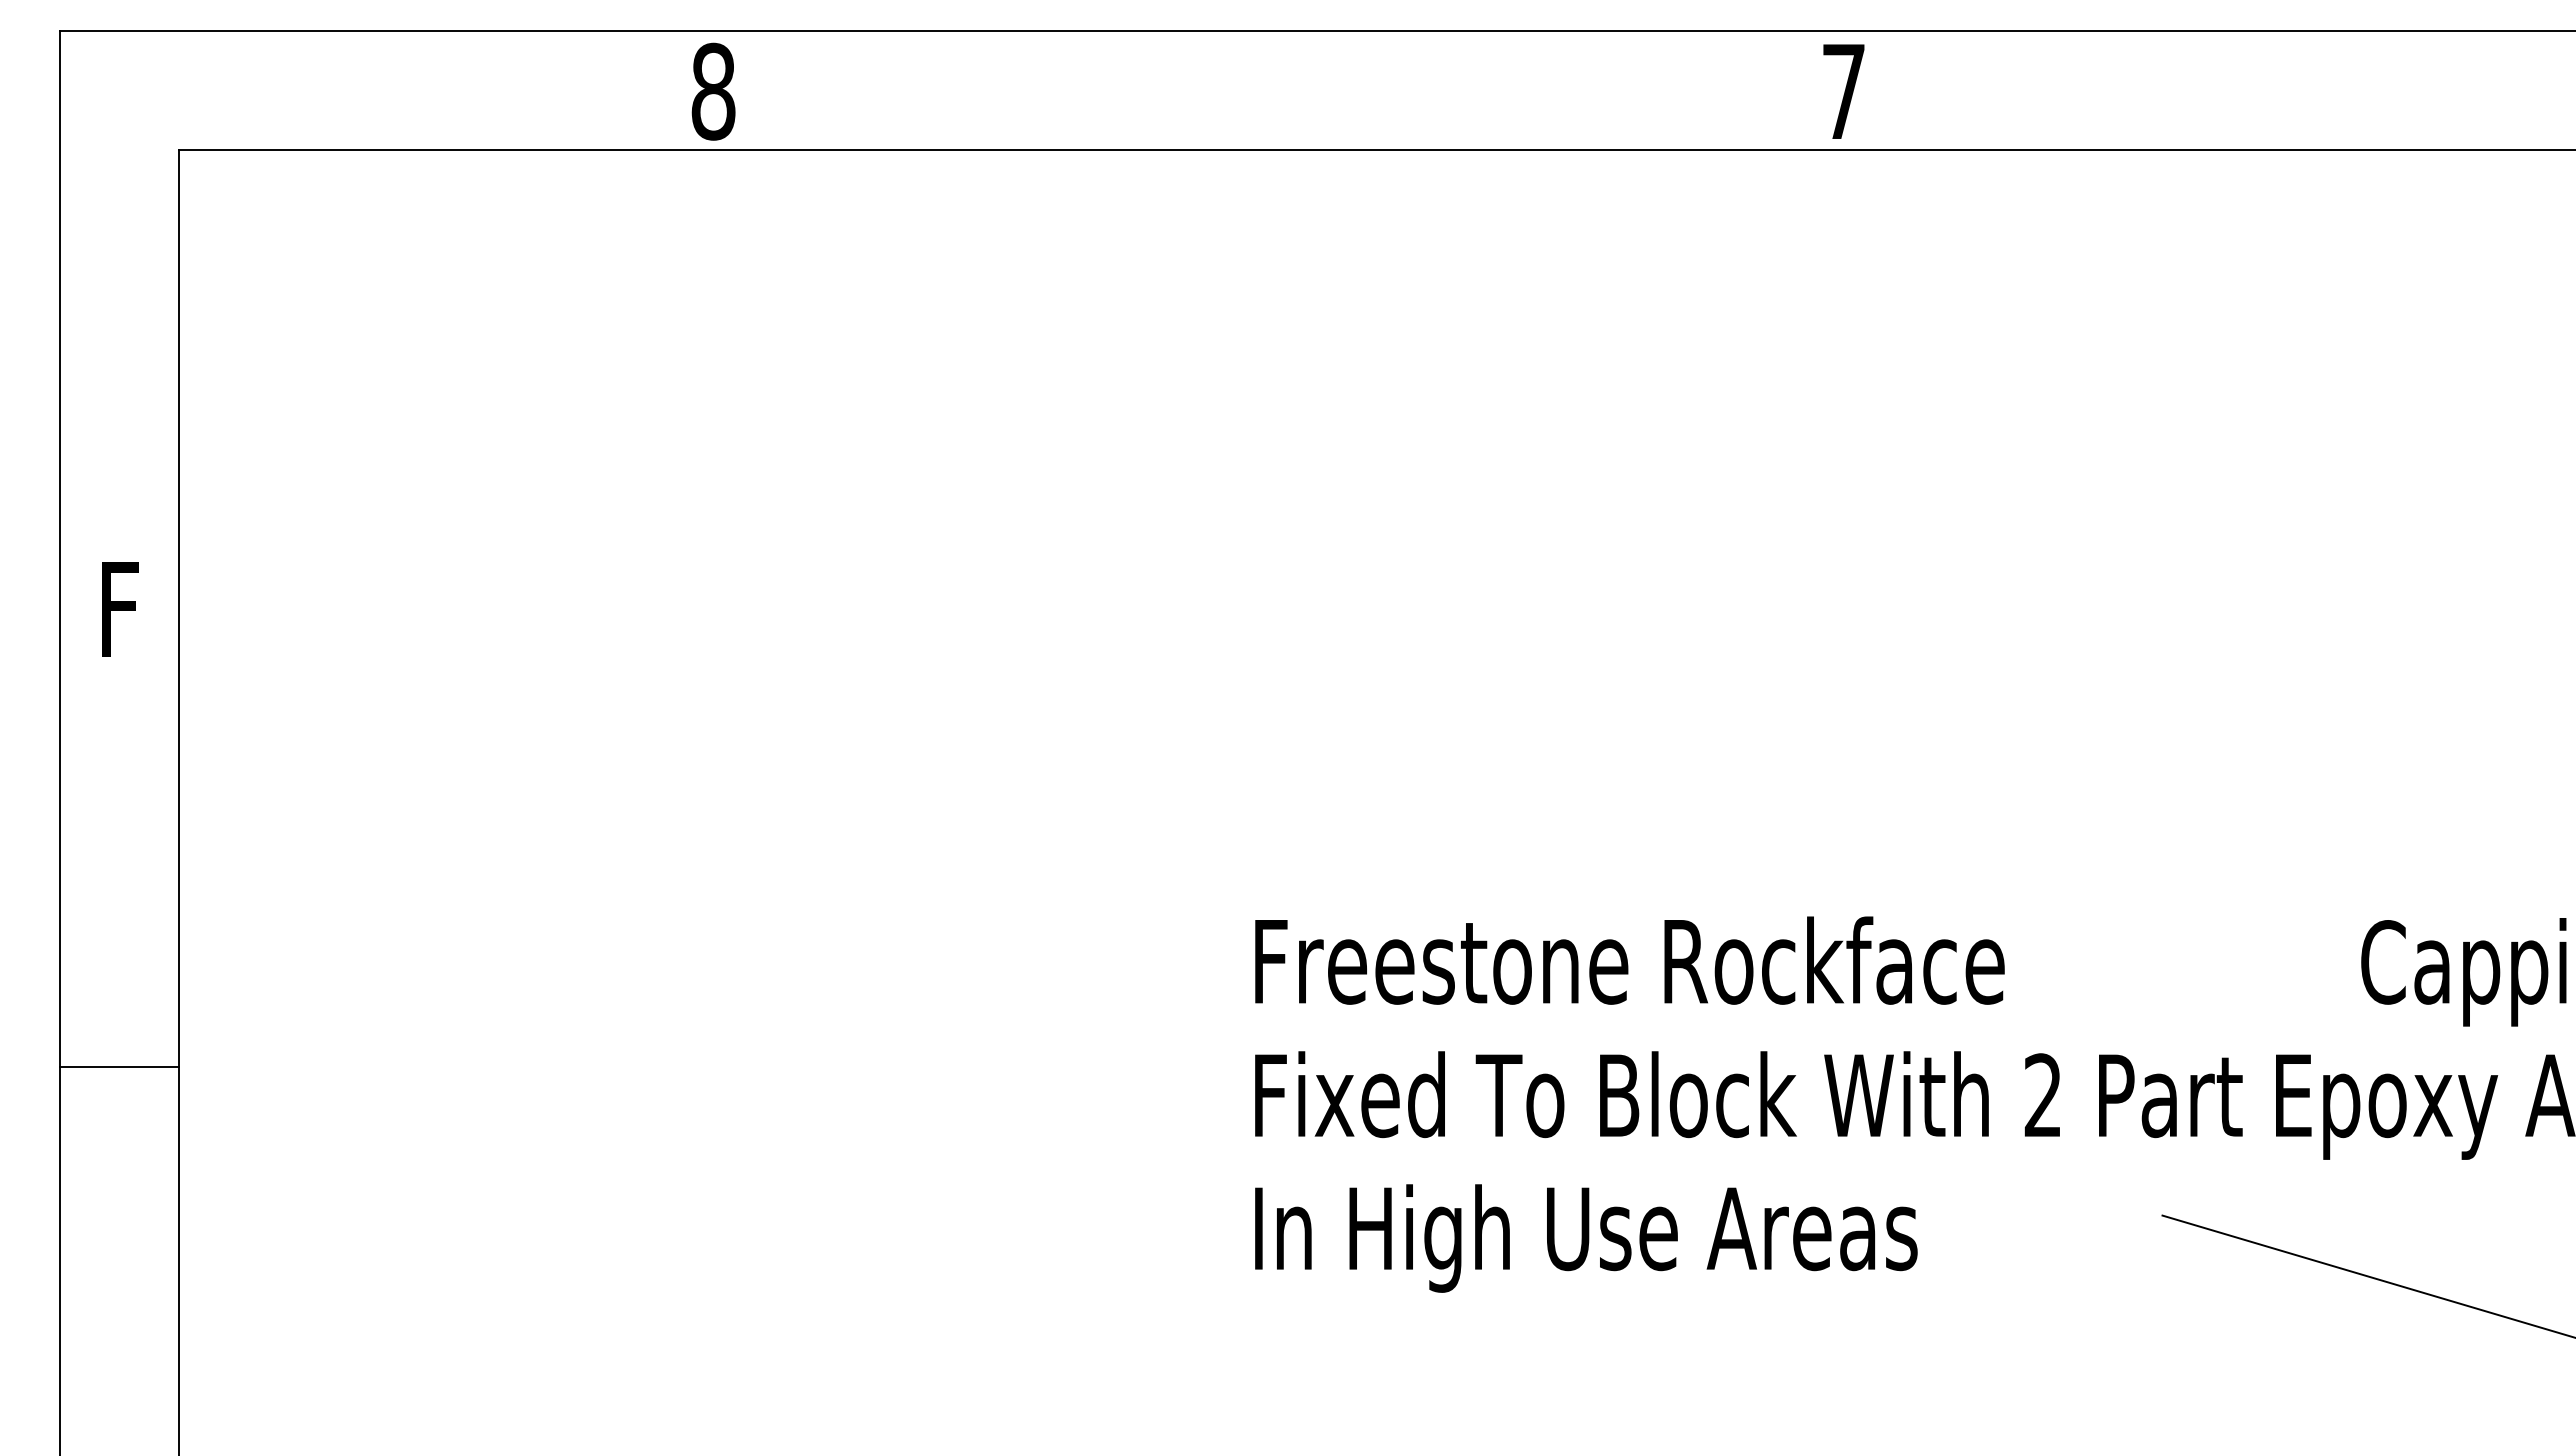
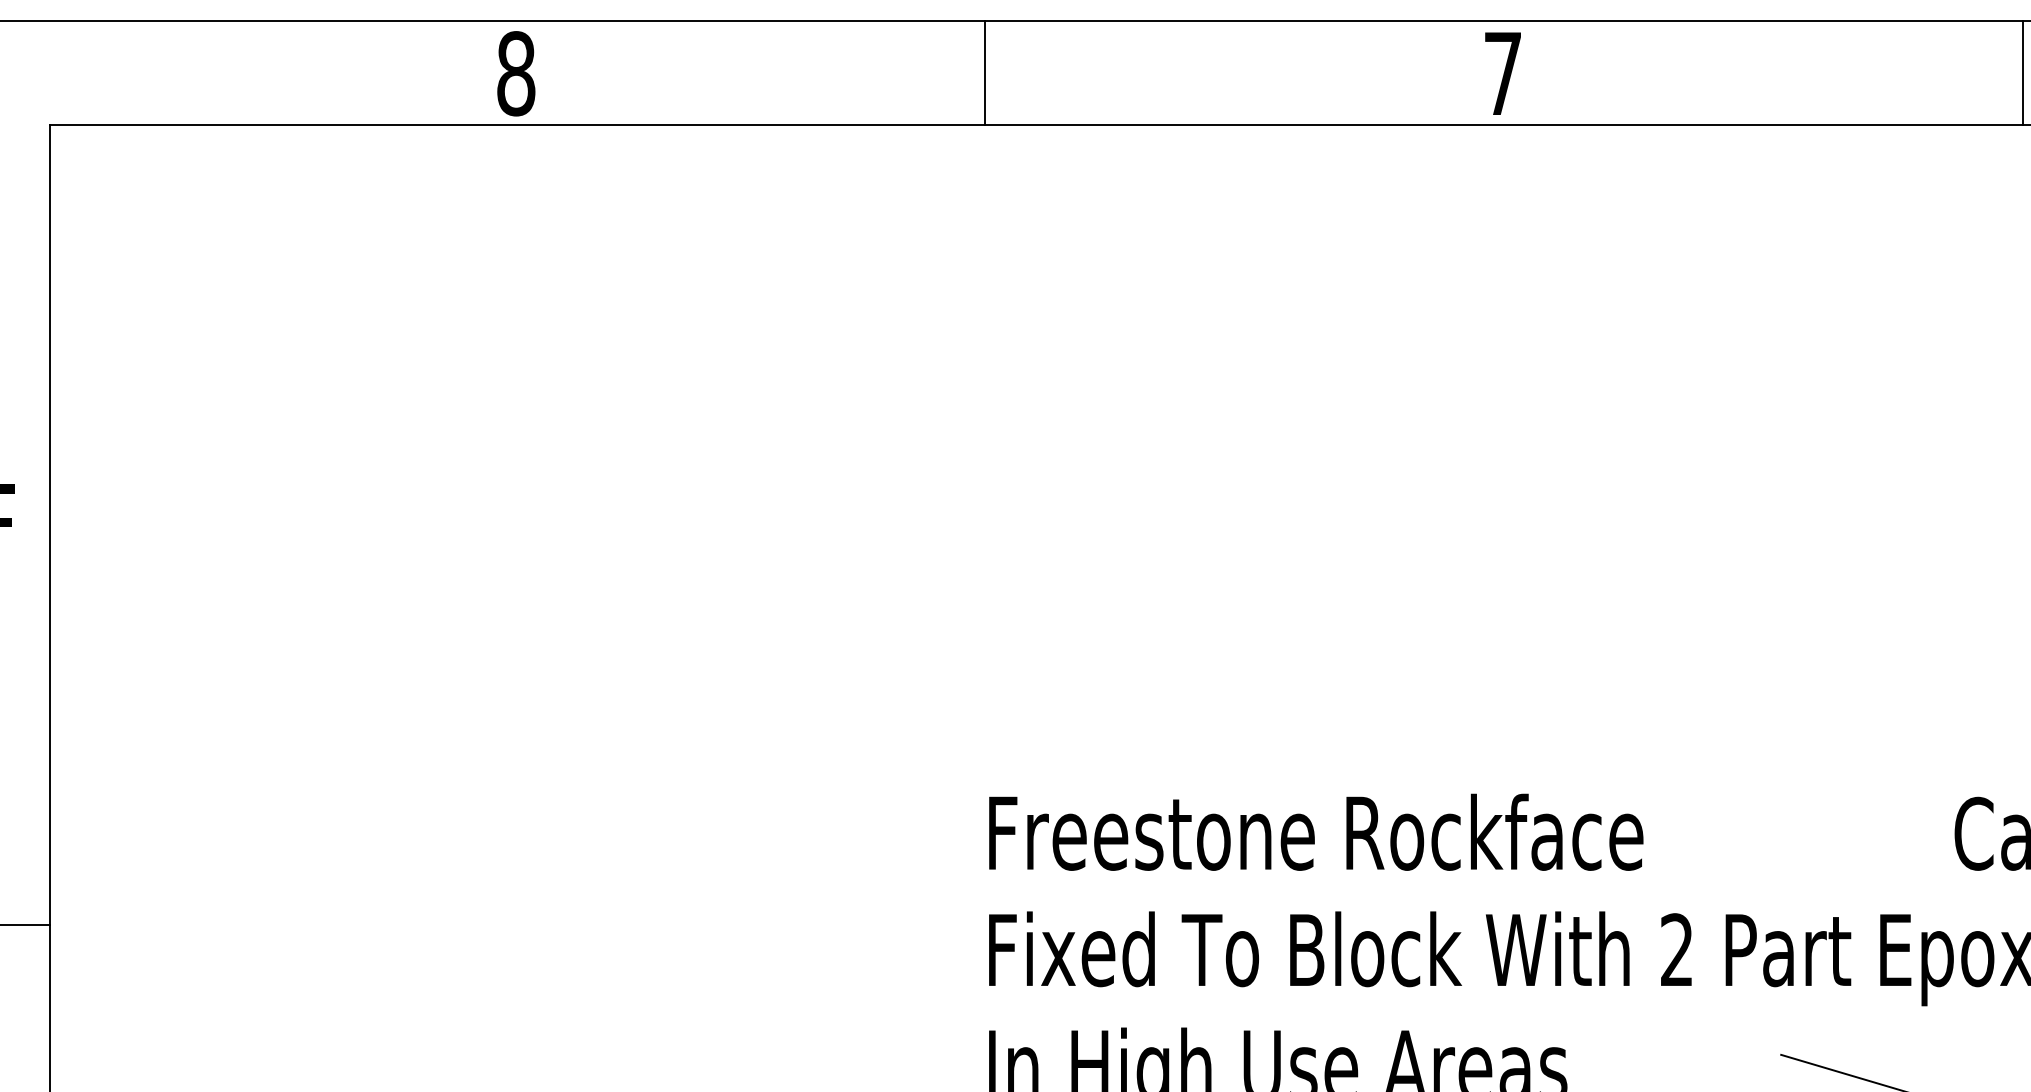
line: (1250, 90) -> (985, 72), added
line: (2439, 90) -> (2023, 72), added

